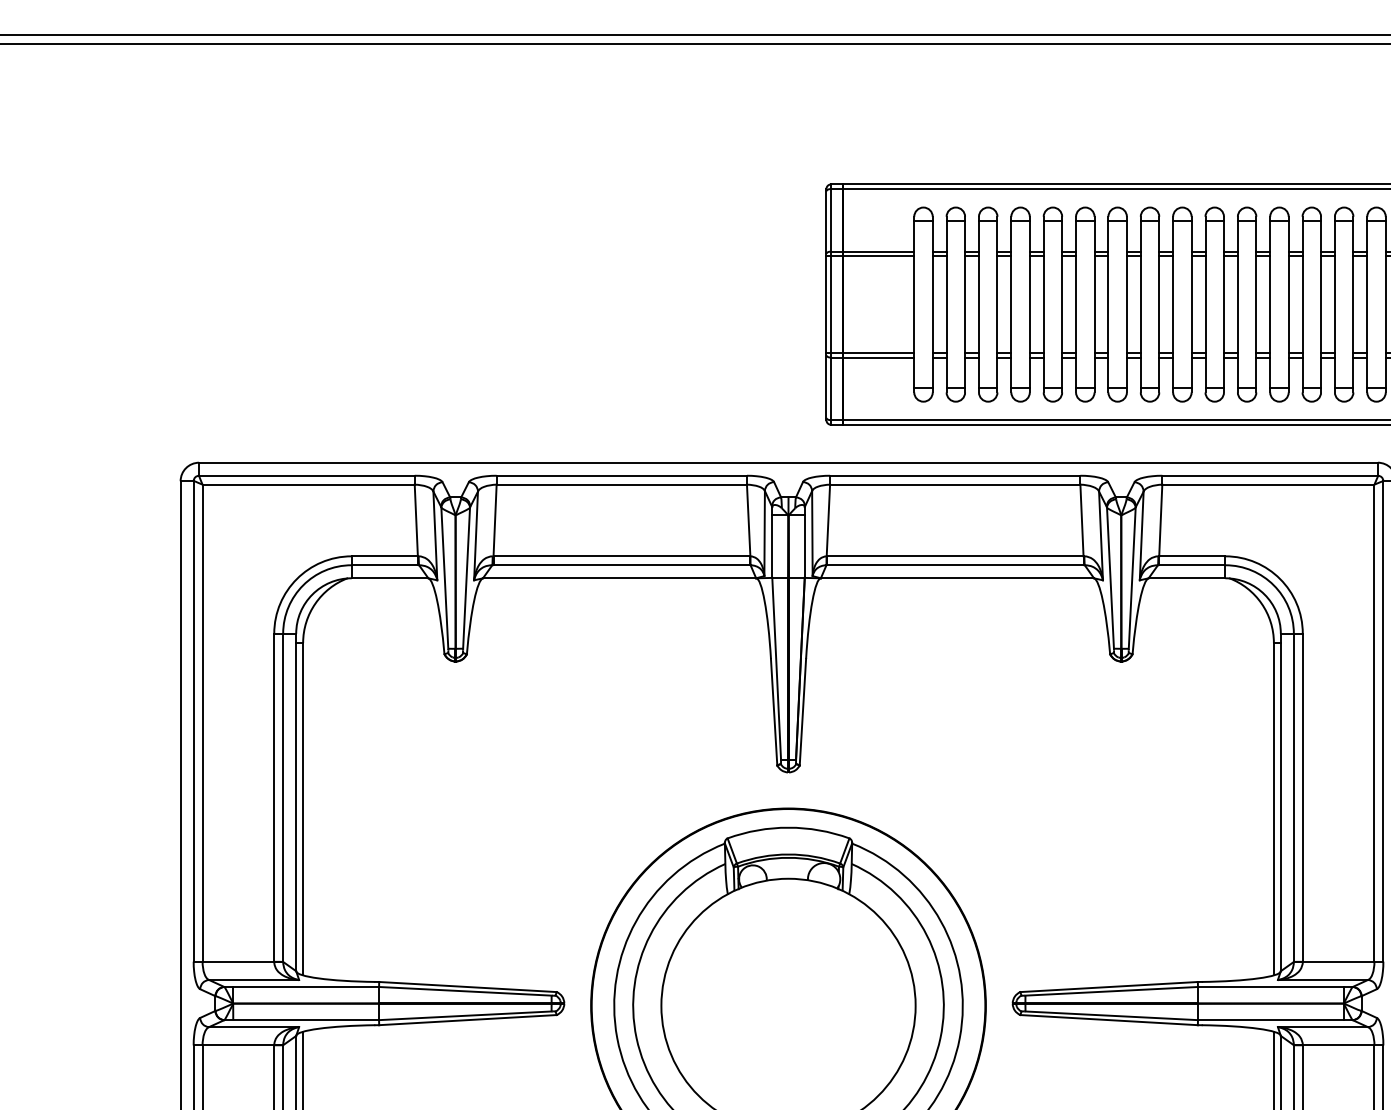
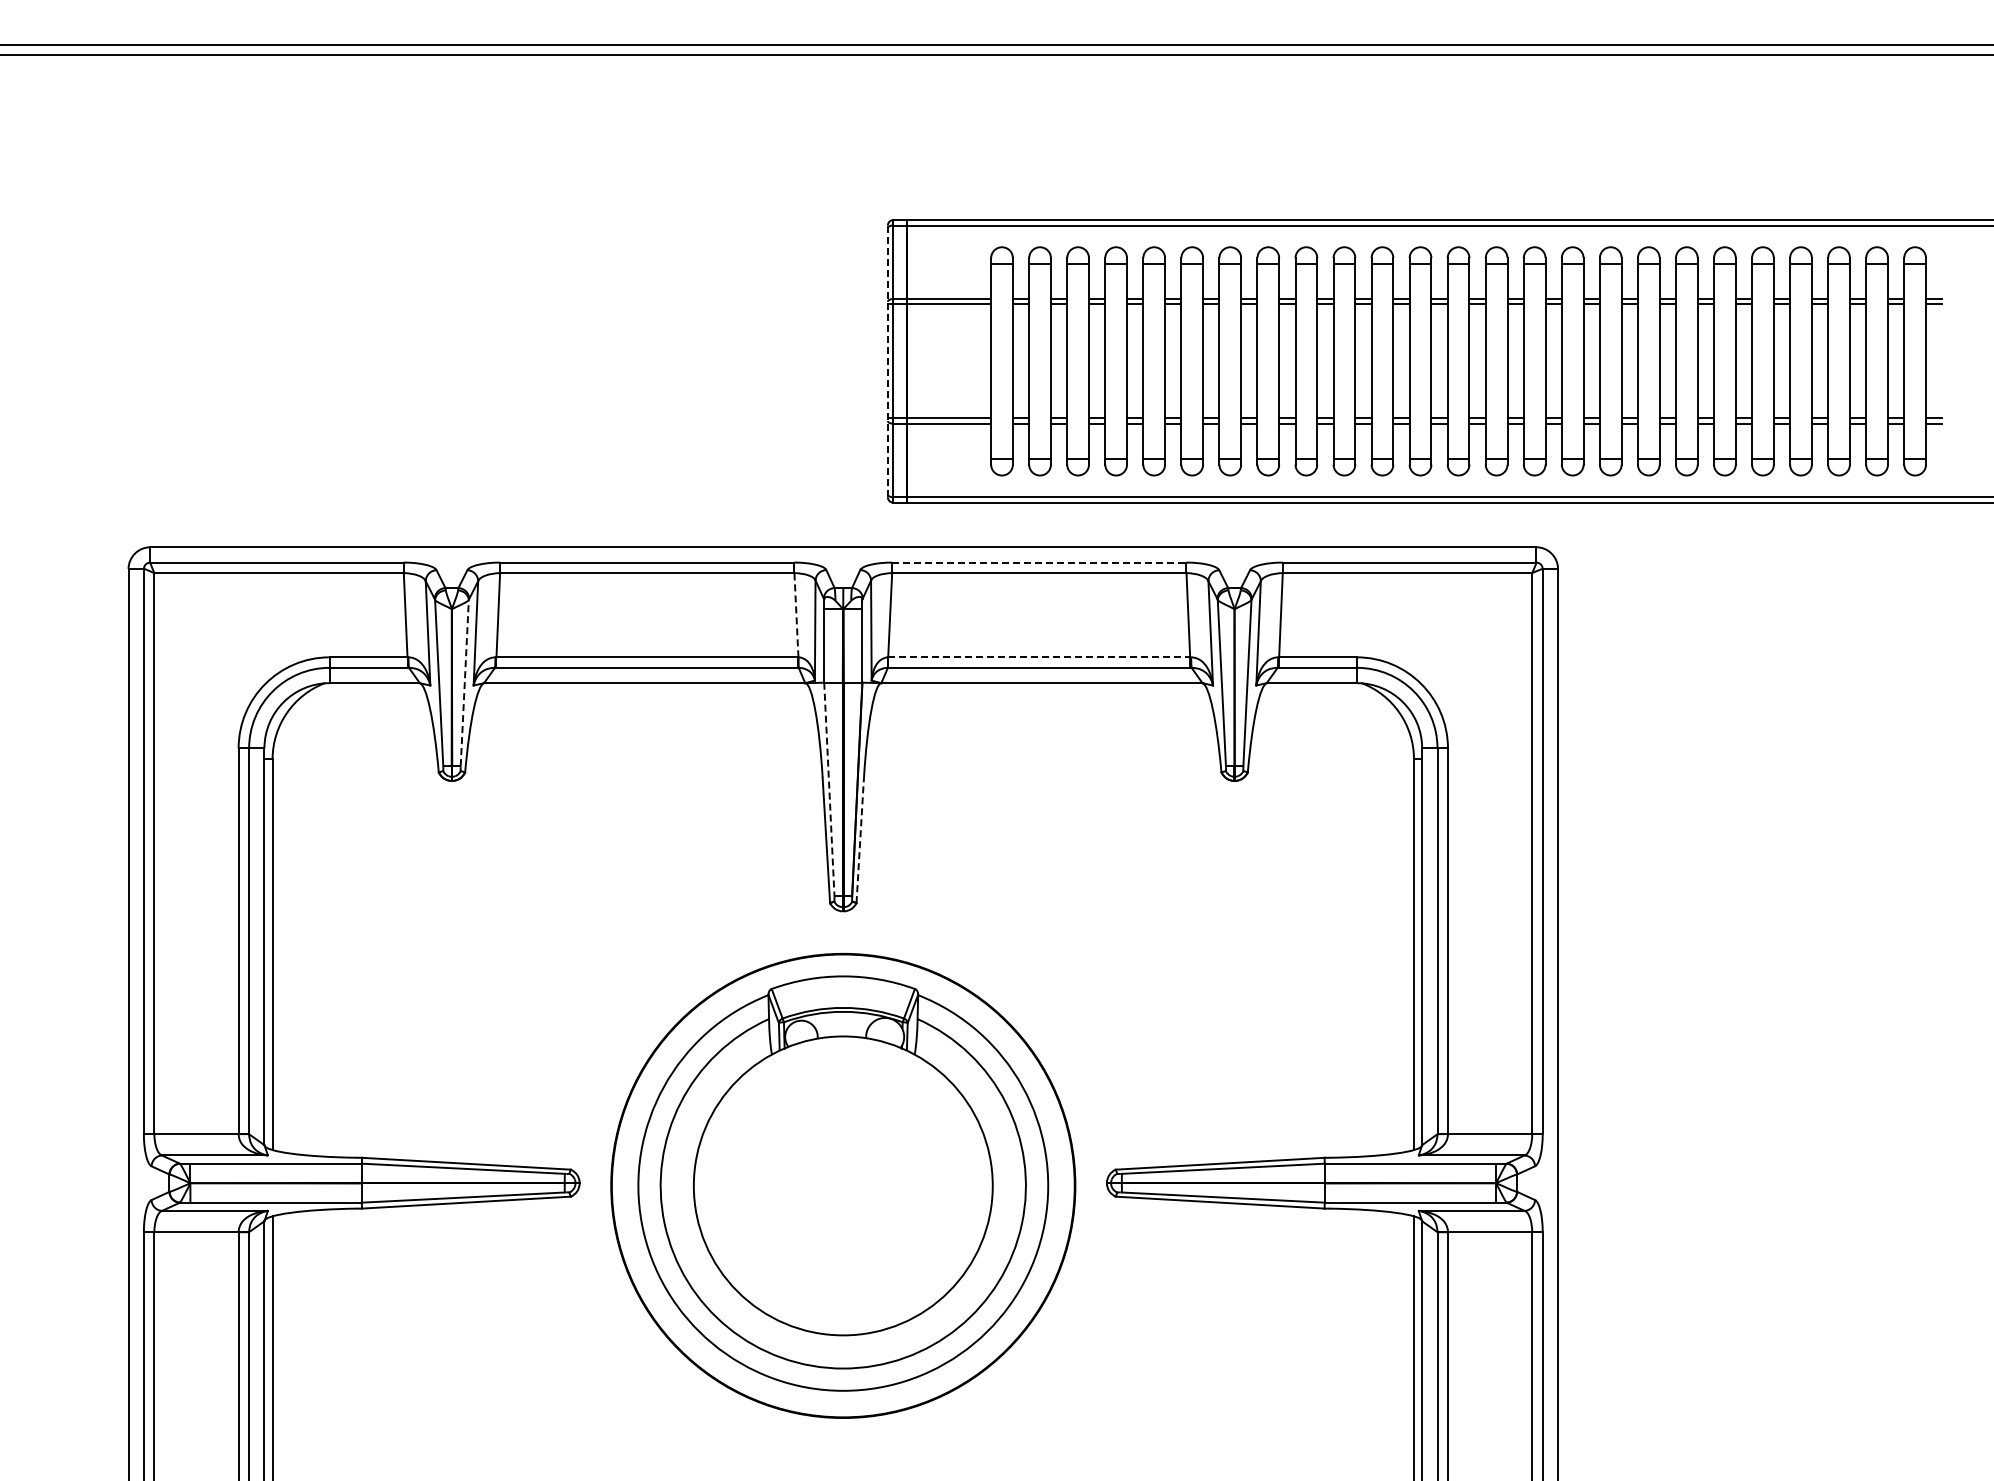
line: (826, 304) -> (887, 361), solid -> dashed
line: (955, 475) -> (1039, 562), solid -> dashed
line: (748, 519) -> (796, 614), solid -> dashed
line: (955, 556) -> (1039, 657), solid -> dashed
line: (466, 577) -> (464, 682), solid -> dashed
line: (776, 669) -> (829, 790), solid -> dashed
line: (803, 712) -> (860, 840), solid -> dashed

